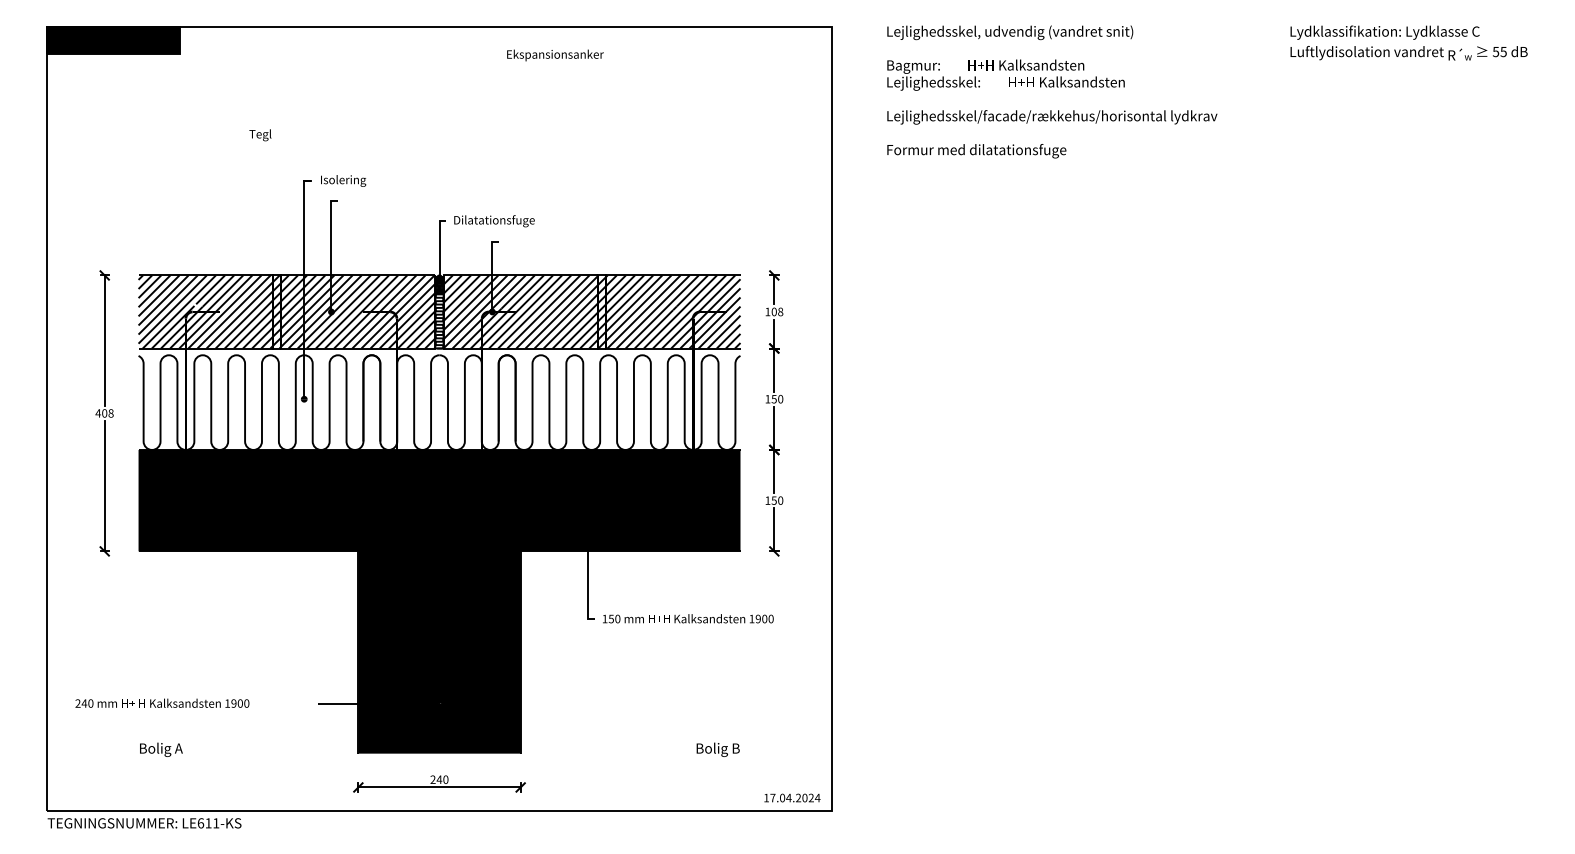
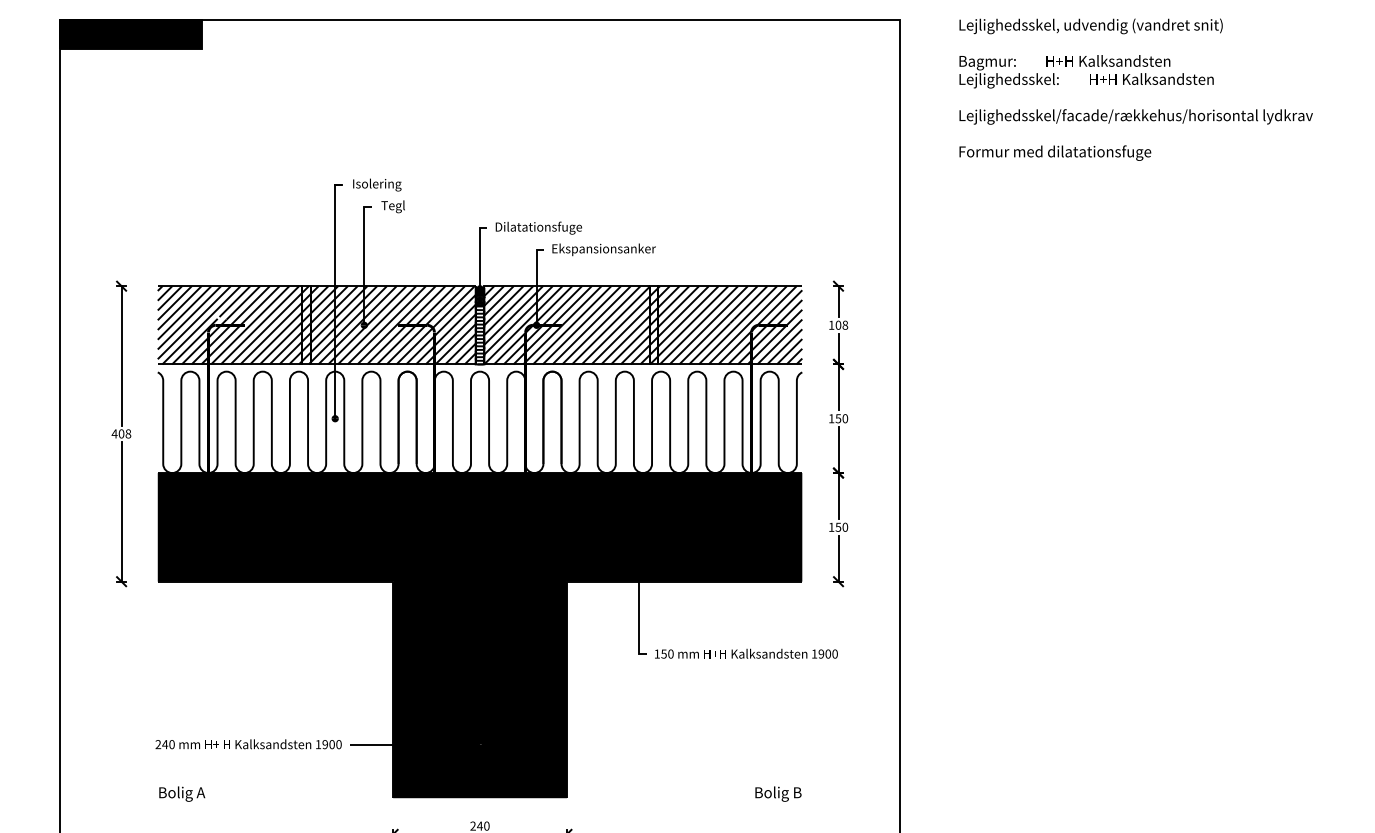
text: (555, 55) -> (604, 249), moved
text: (260, 135) -> (393, 207), moved
text: (162, 702) -> (248, 743), moved

